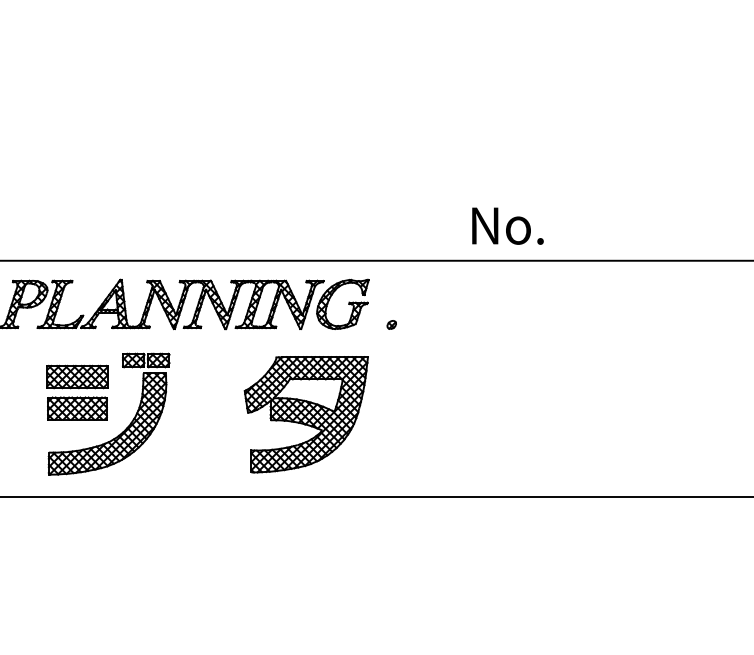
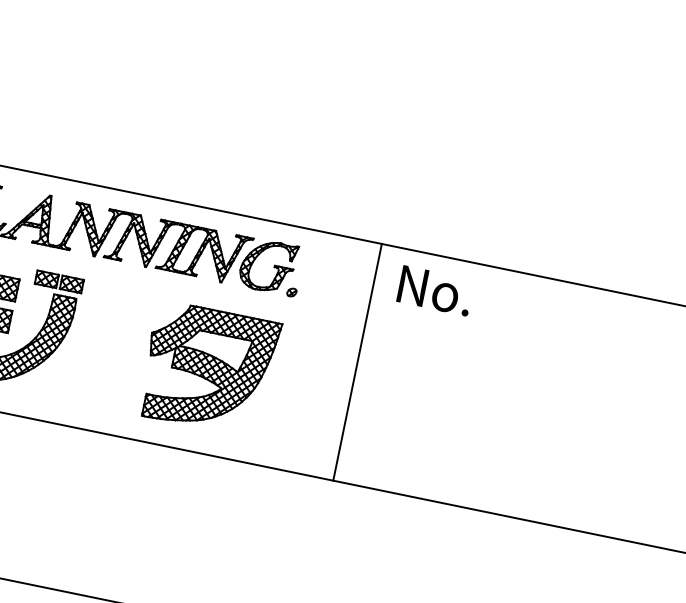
text: (507, 225) -> (435, 290), moved
part: (391, 324) -> (291, 292), moved
line: (447, 378) -> (357, 362), added

